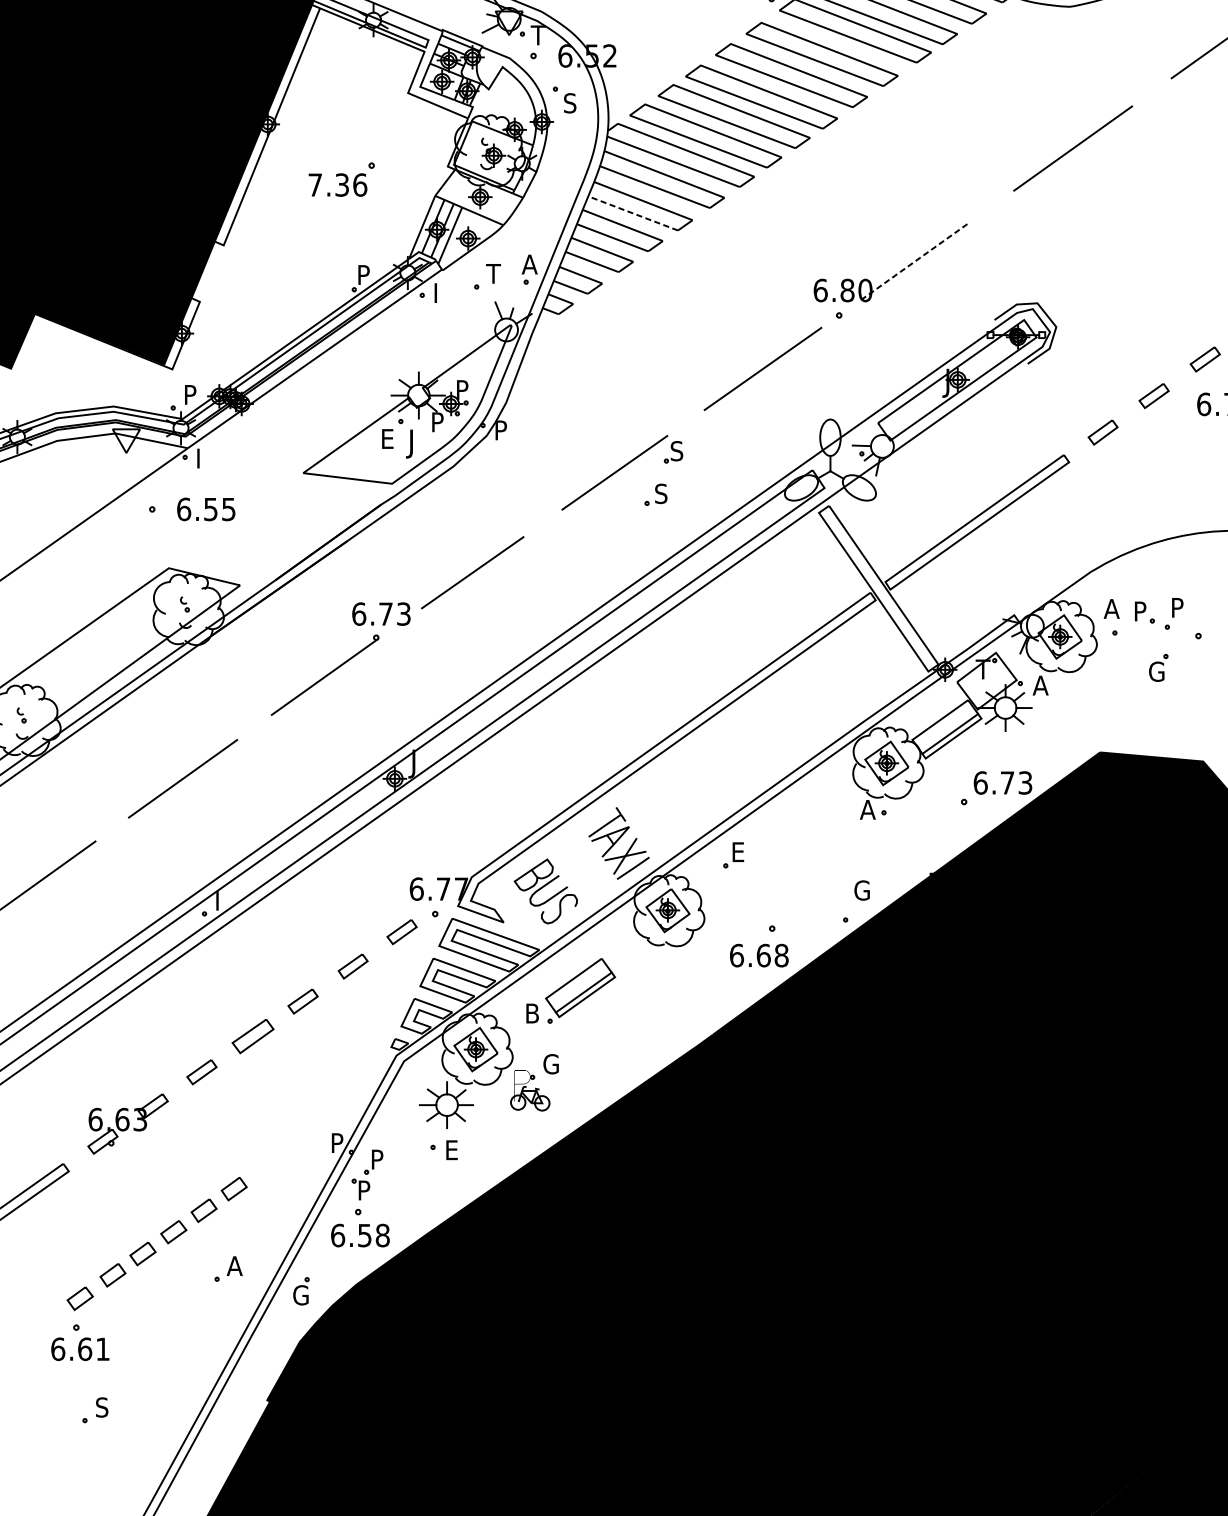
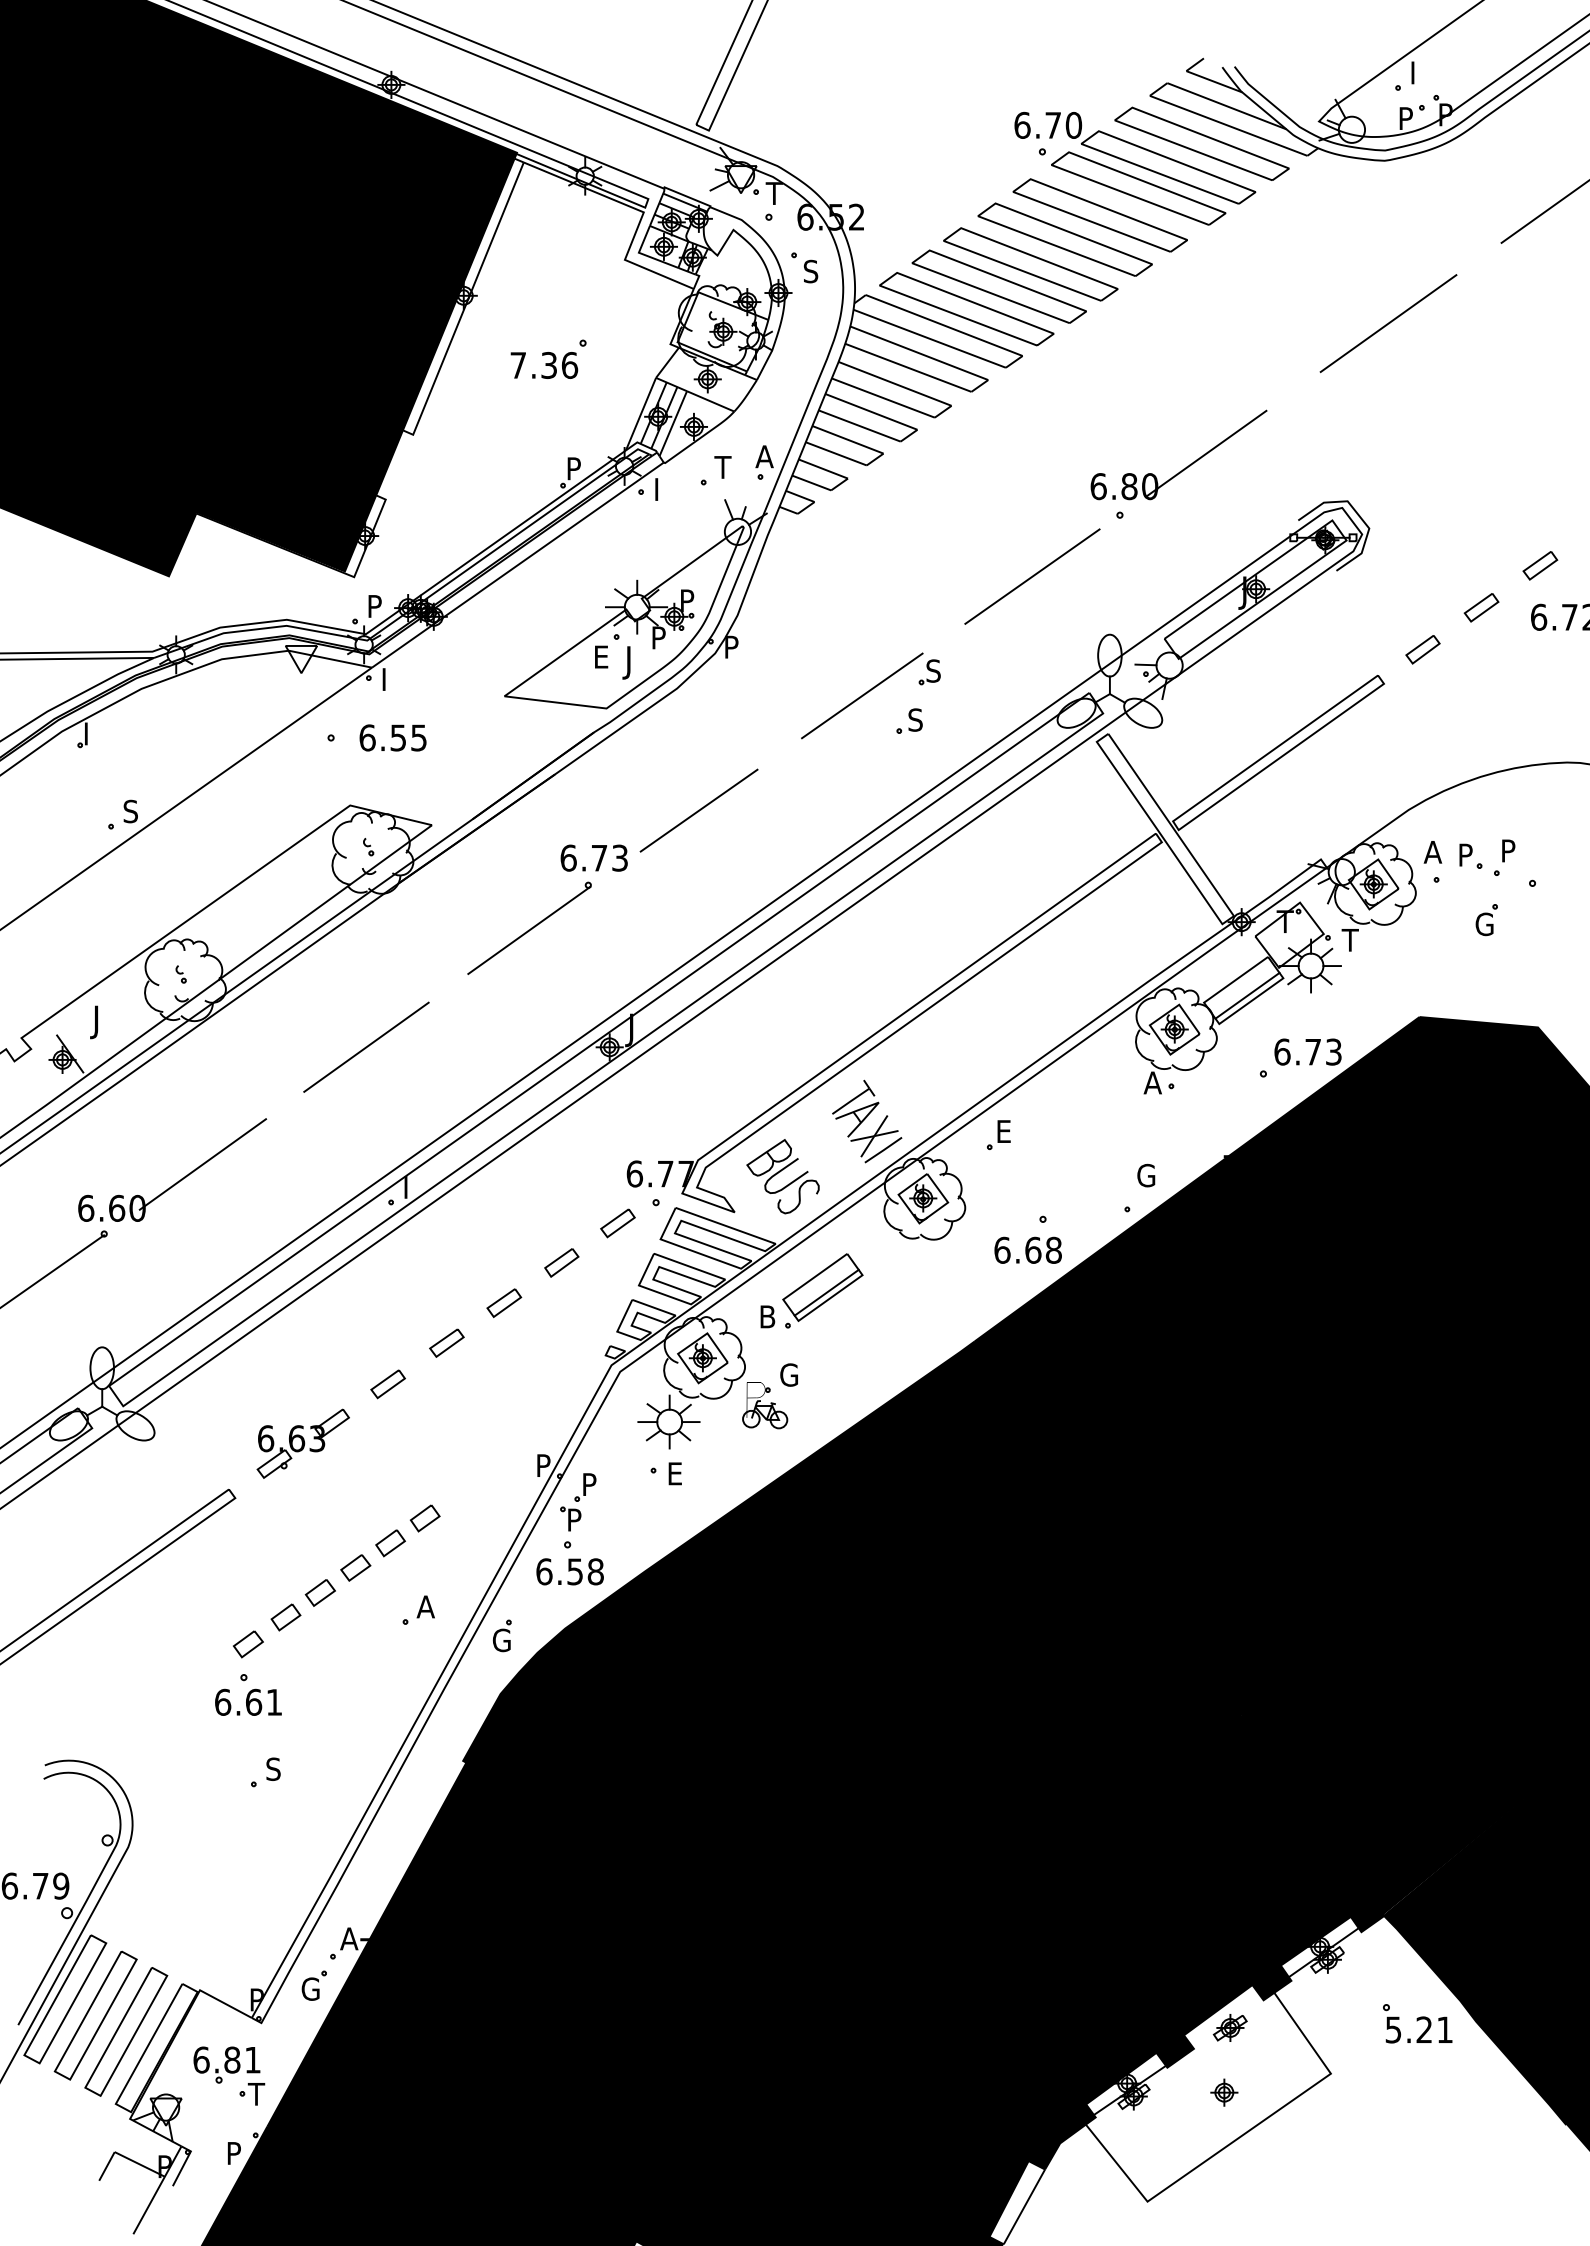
line: (632, 212) -> (882, 397), dashed -> solid
line: (914, 261) -> (1206, 453), dashed -> solid
text: (1039, 685) -> (1350, 940), A -> T
part: (252, 1035) -> (446, 1342), size x0.71

